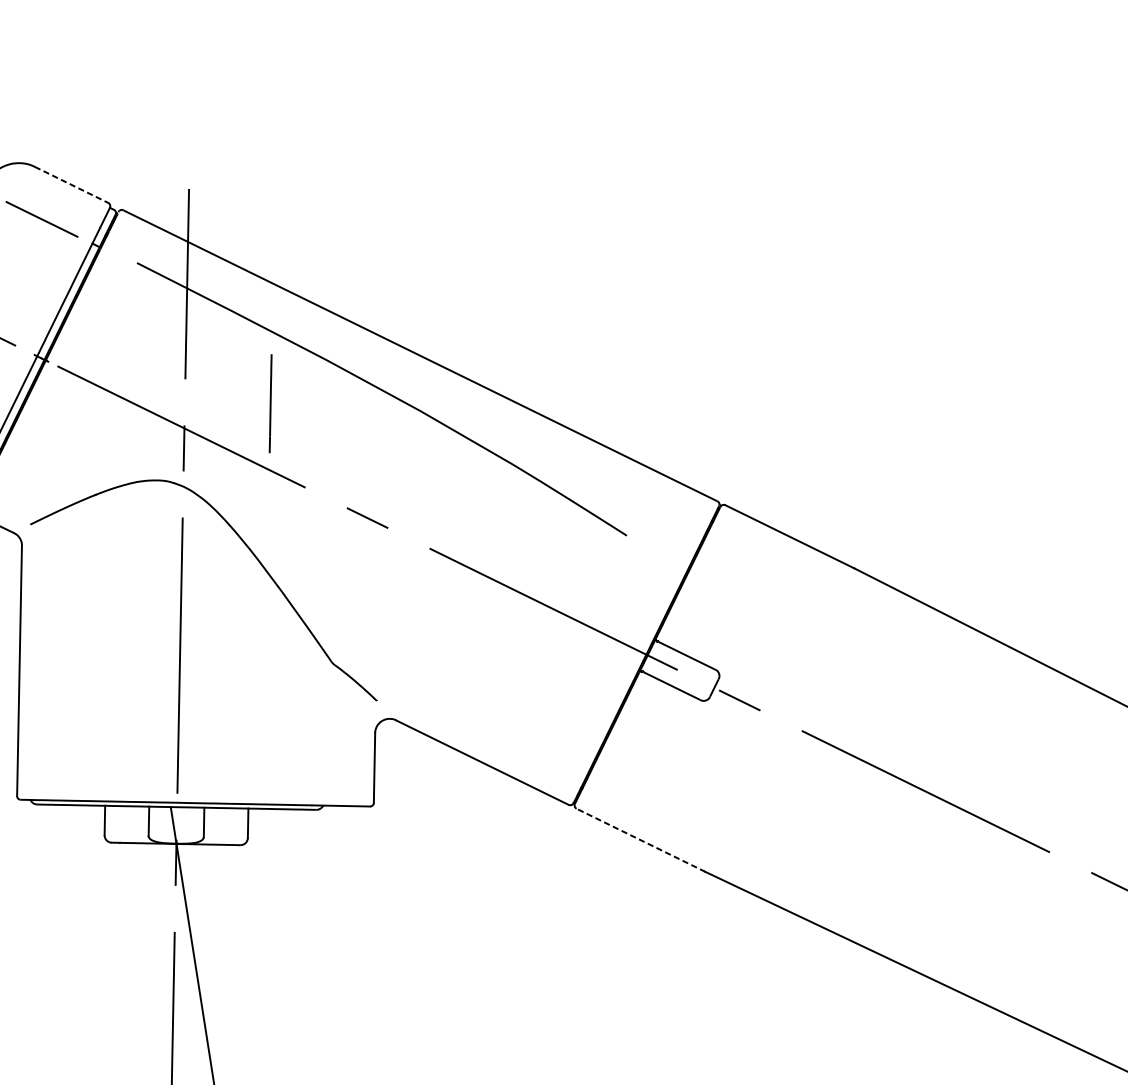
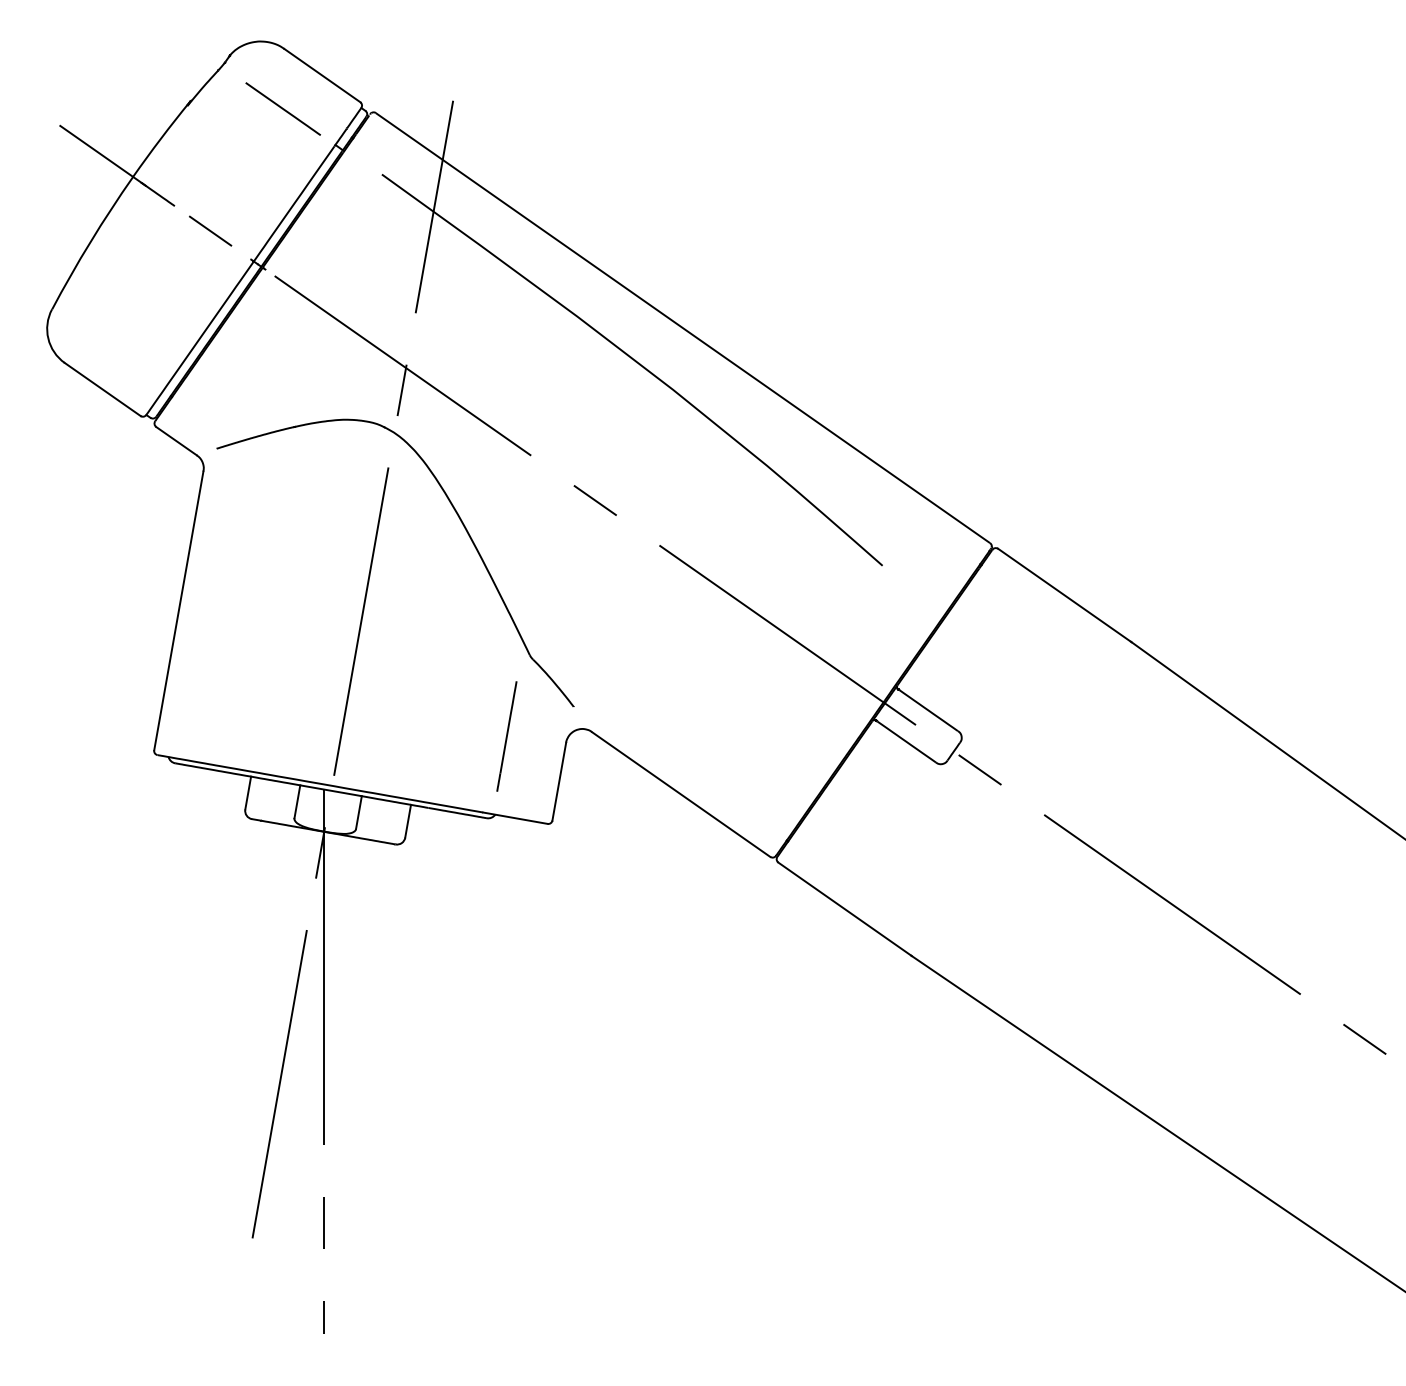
line: (71, 184) -> (322, 75), dashed -> solid
line: (270, 403) -> (506, 736), moved
line: (640, 840) -> (844, 909), dashed -> solid

